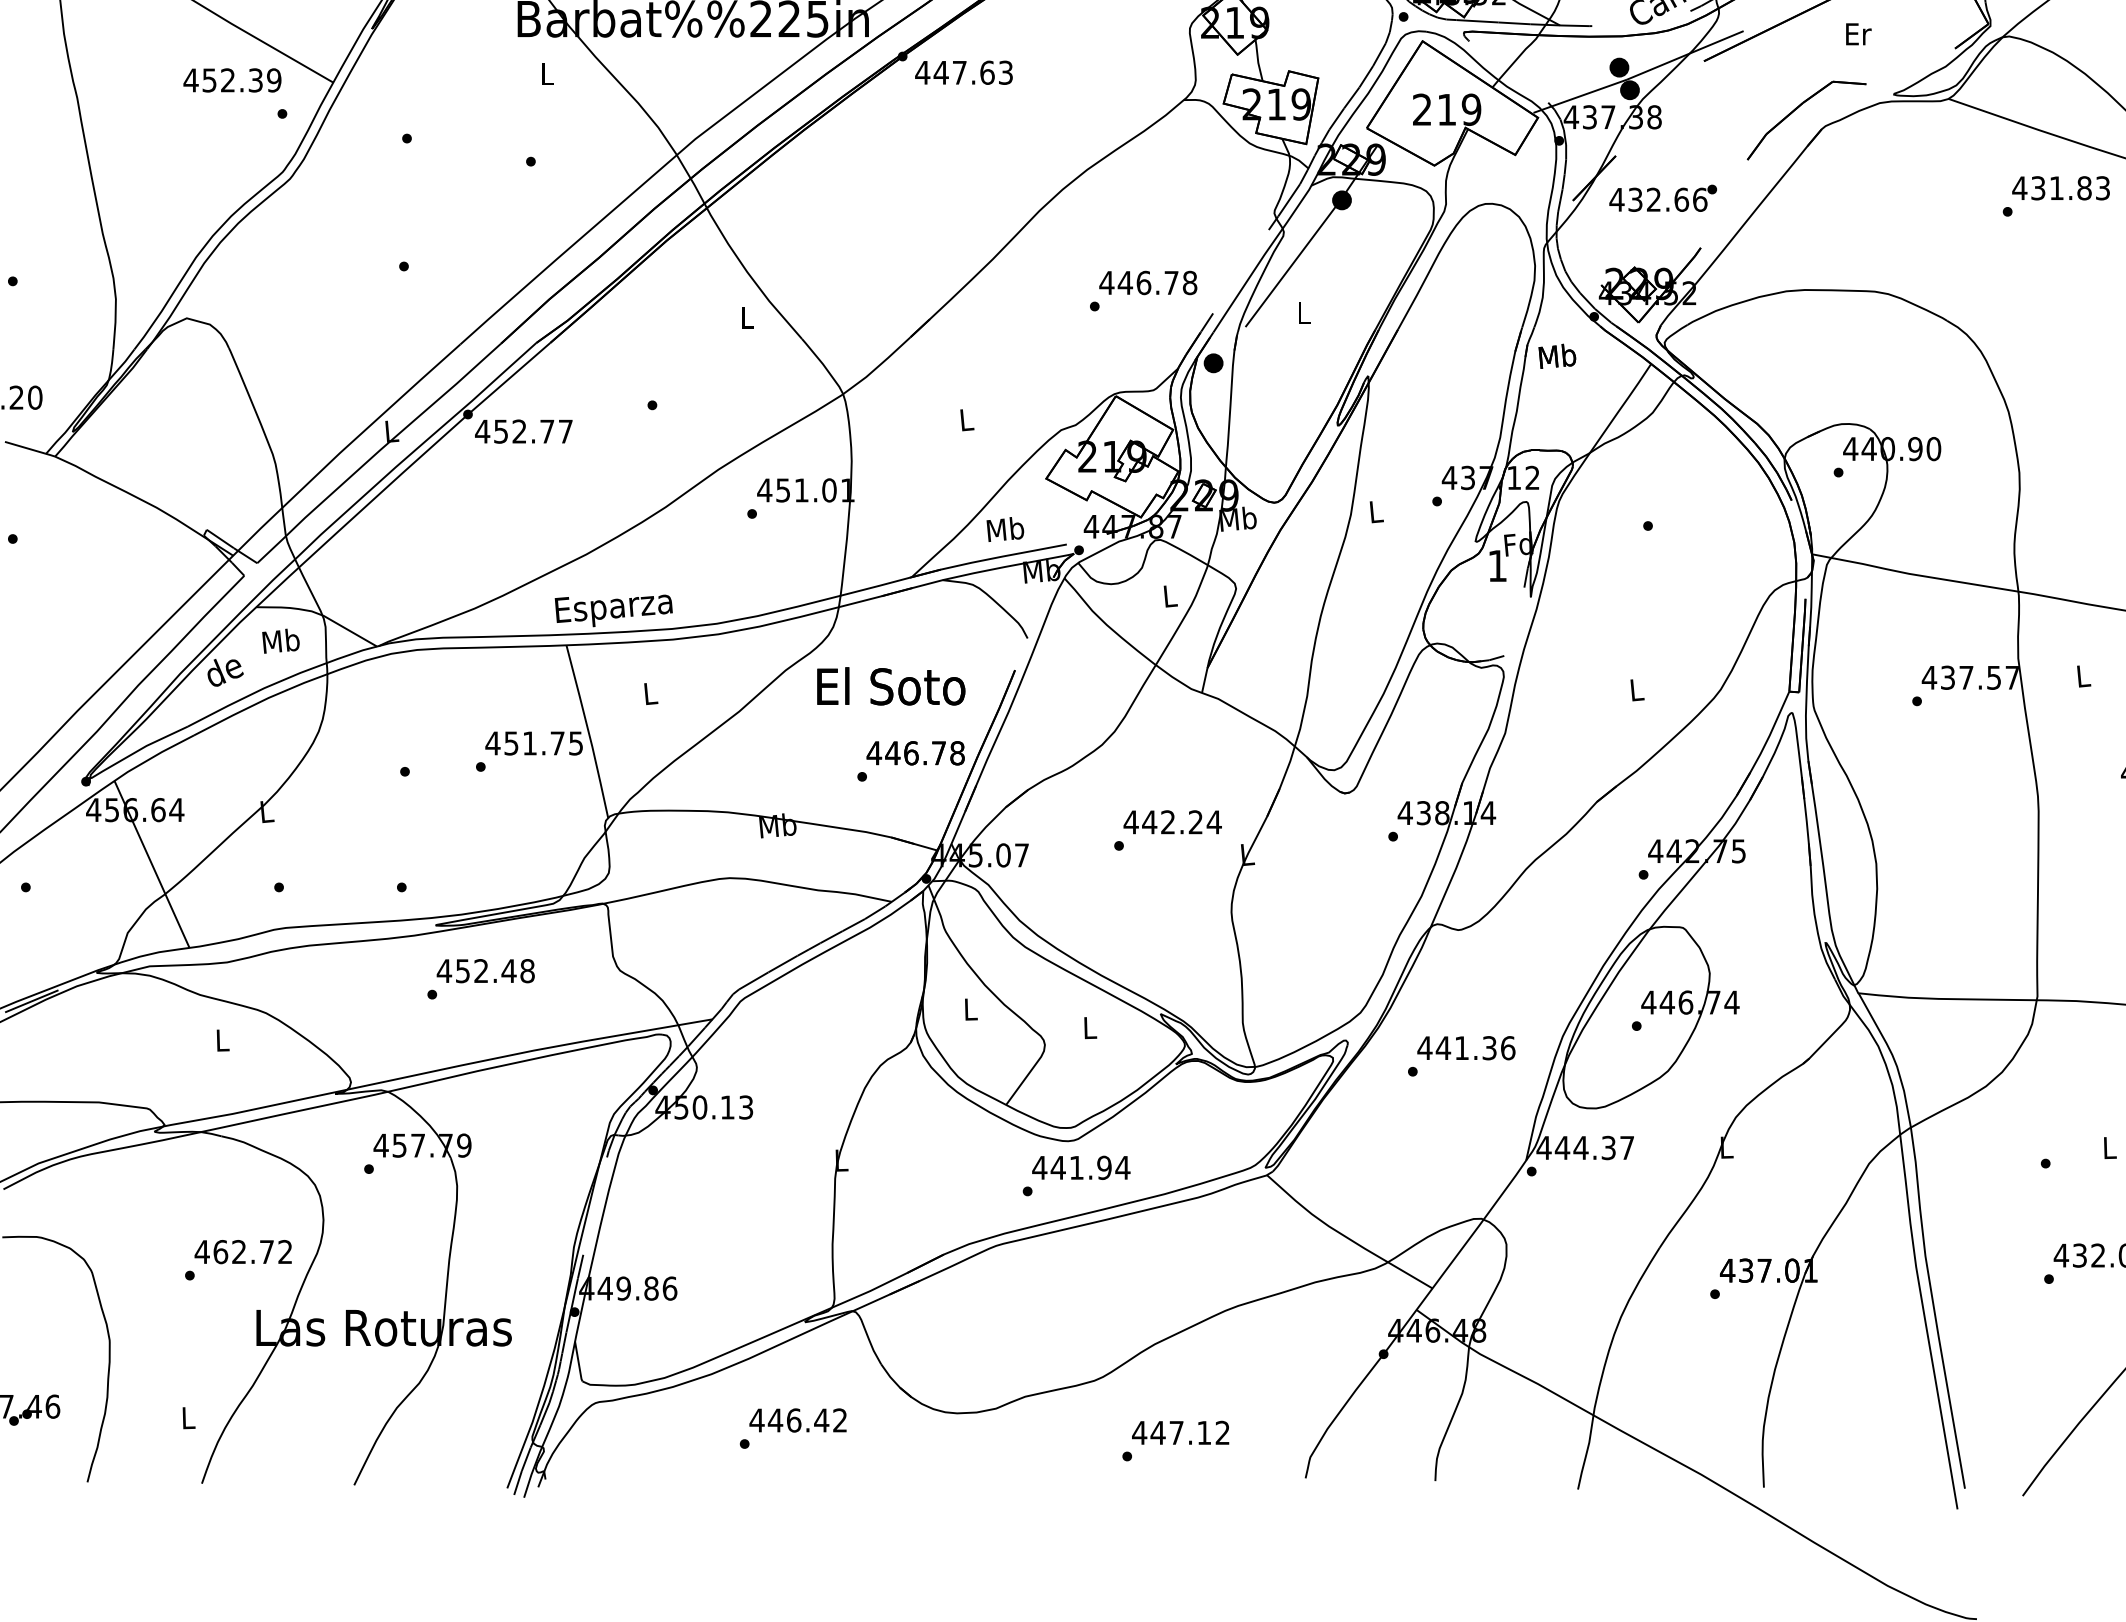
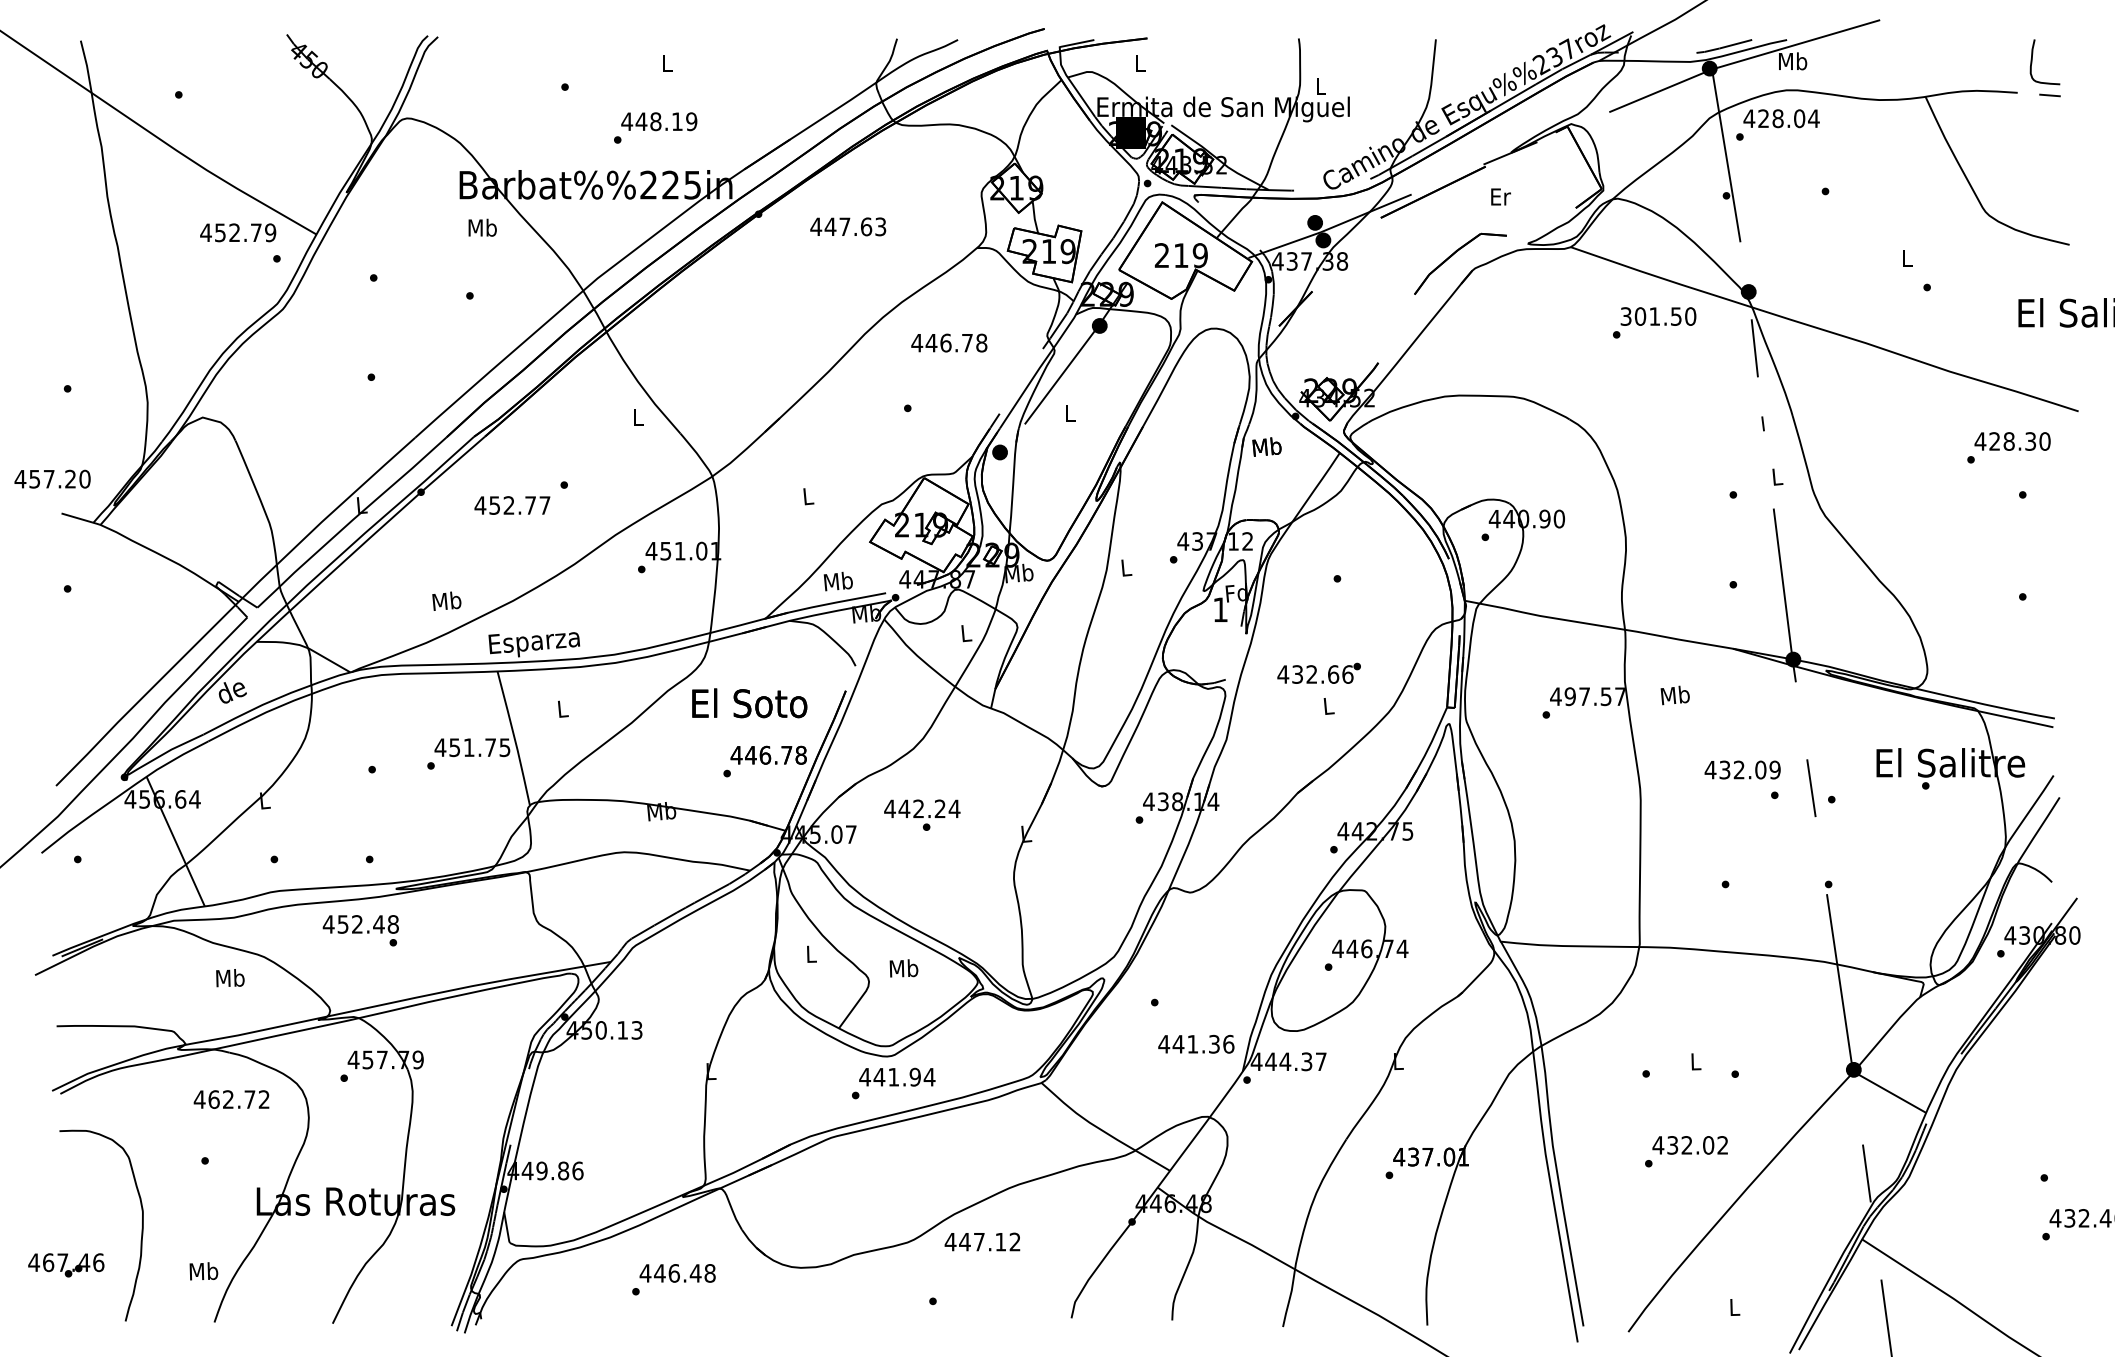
text: (964, 72) -> (848, 226), moved
text: (547, 73) -> (482, 227), L -> Mb
text: (254, 80) -> (255, 232), 452.39 -> 452.79
text: (2061, 188) -> (1658, 316), 431.83 -> 301.50
text: (1662, 197) -> (1318, 672), moved
text: (1148, 282) -> (949, 342), moved
text: (523, 431) -> (512, 505), moved
text: (280, 640) -> (446, 600), moved
text: (2082, 676) -> (1674, 695), L -> Mb
text: (1946, 677) -> (1569, 696), 437.57 -> 497.57
text: (1172, 821) -> (922, 808), moved
text: (485, 971) -> (360, 924), moved
text: (1089, 1027) -> (903, 968), L -> Mb
text: (222, 1040) -> (230, 978), L -> Mb
text: (1466, 1047) -> (1196, 1043), moved
text: (243, 1251) -> (231, 1099), moved
text: (187, 1418) -> (203, 1271), L -> Mb
text: (839, 1420) -> (709, 1273), 446.42 -> 446.48
text: (1180, 1432) -> (982, 1241), moved

